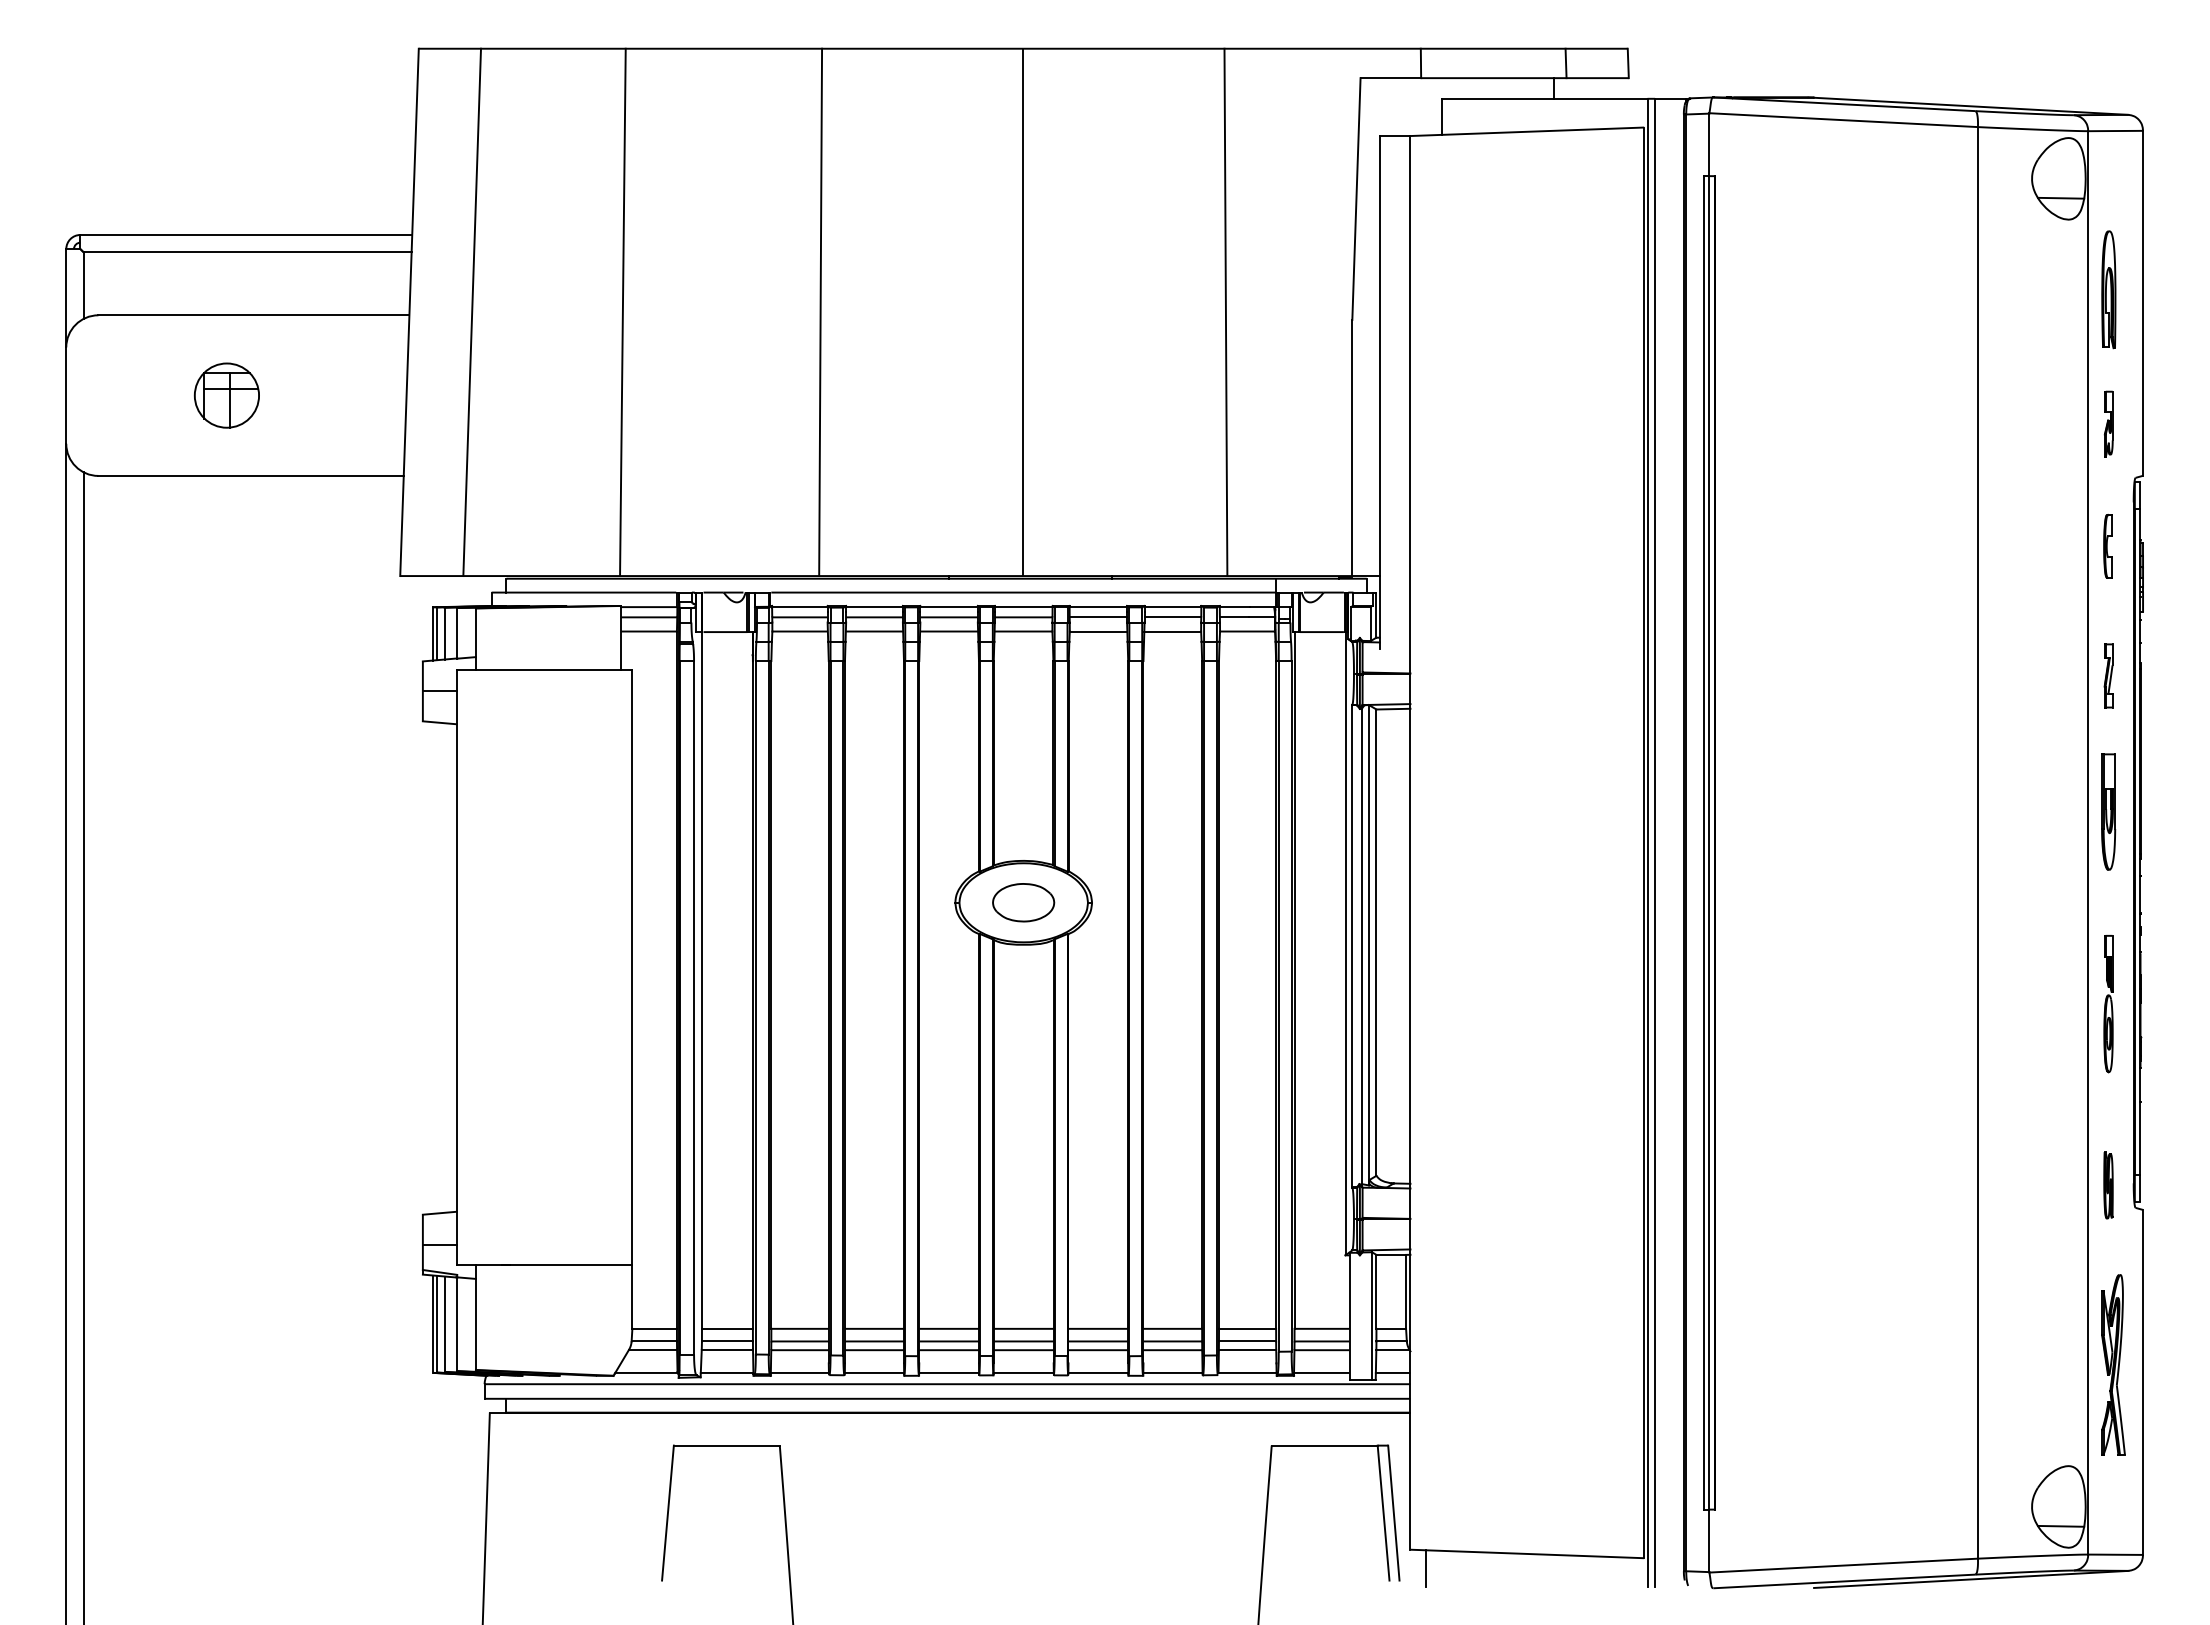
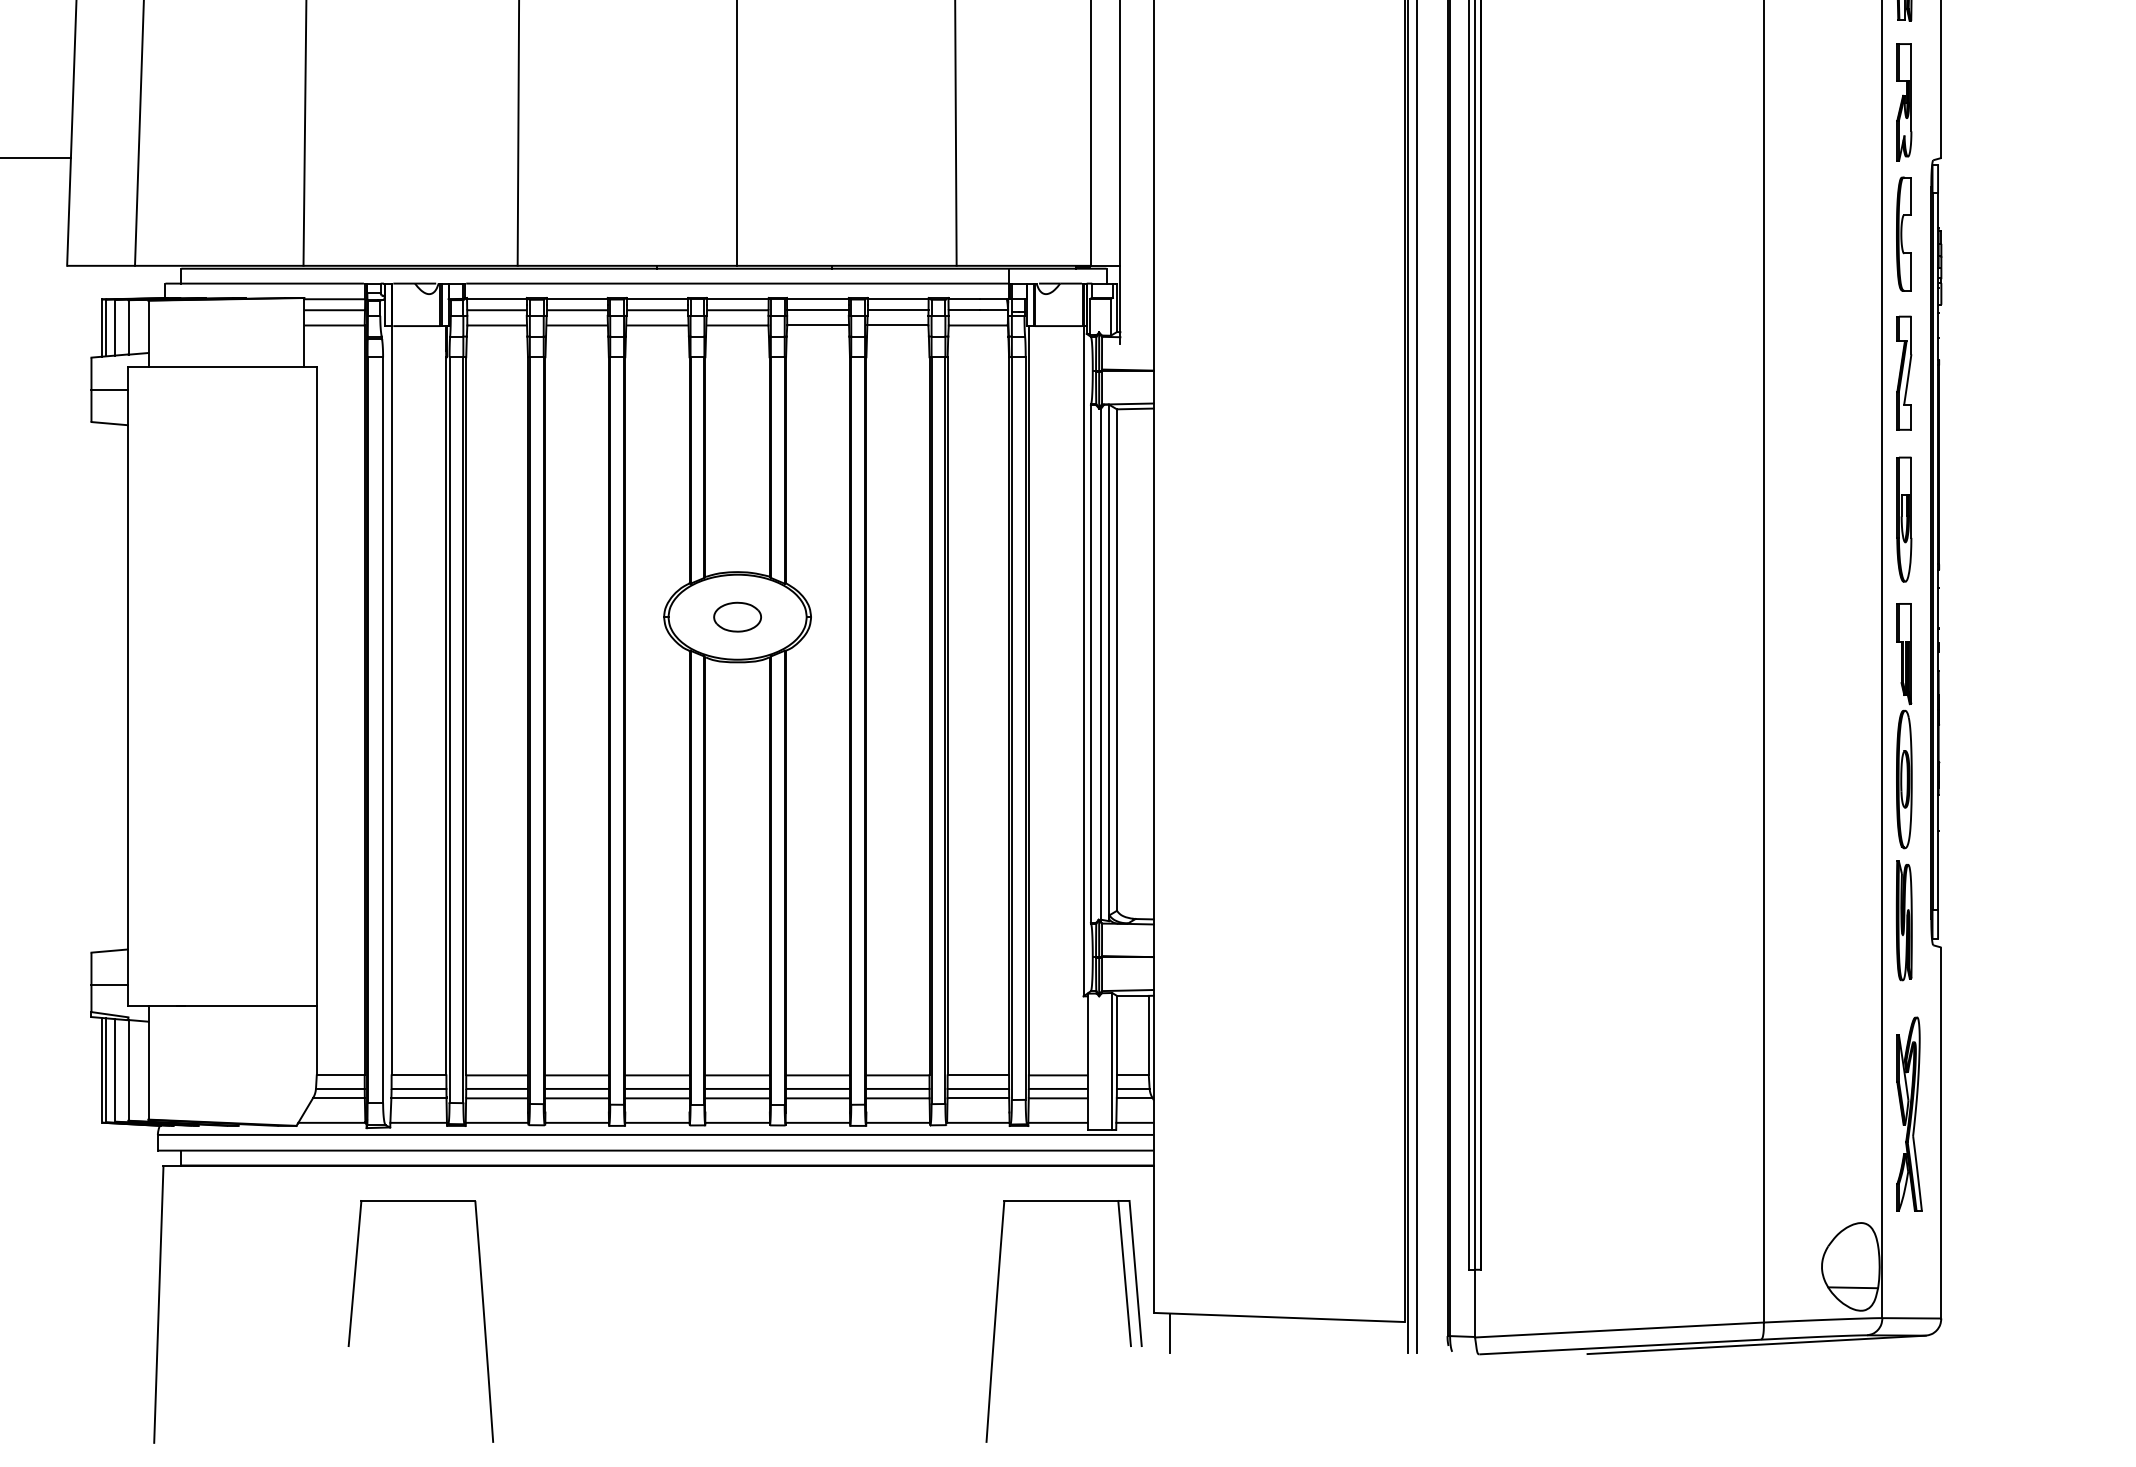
part: (2108, 424) -> (1904, 102), size x1.67
part: (2107, 546) -> (1903, 234), size x1.67
part: (2108, 675) -> (1904, 372), size x1.67
part: (1023, 902) -> (737, 616), size x0.71
part: (2108, 1003) -> (1904, 725), size x1.67
part: (2108, 1185) -> (1904, 921), size x1.67

